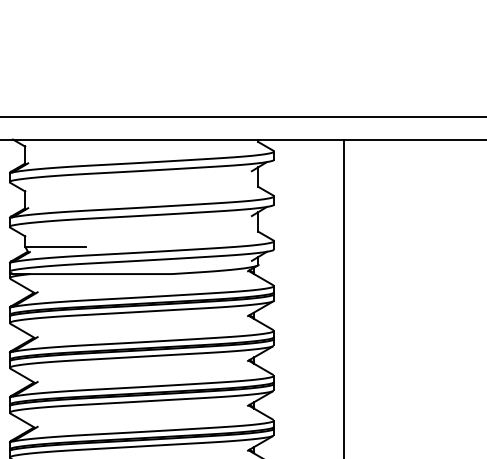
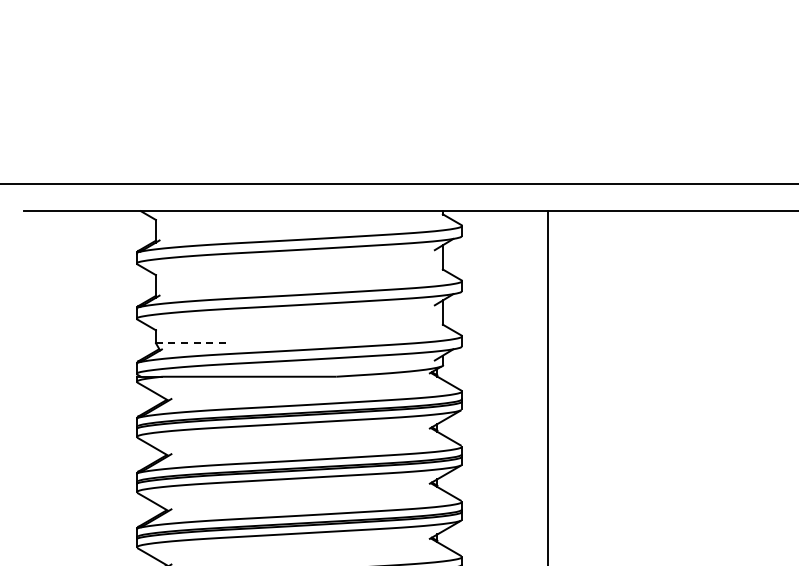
line: (55, 247) -> (193, 343), solid -> dashed

